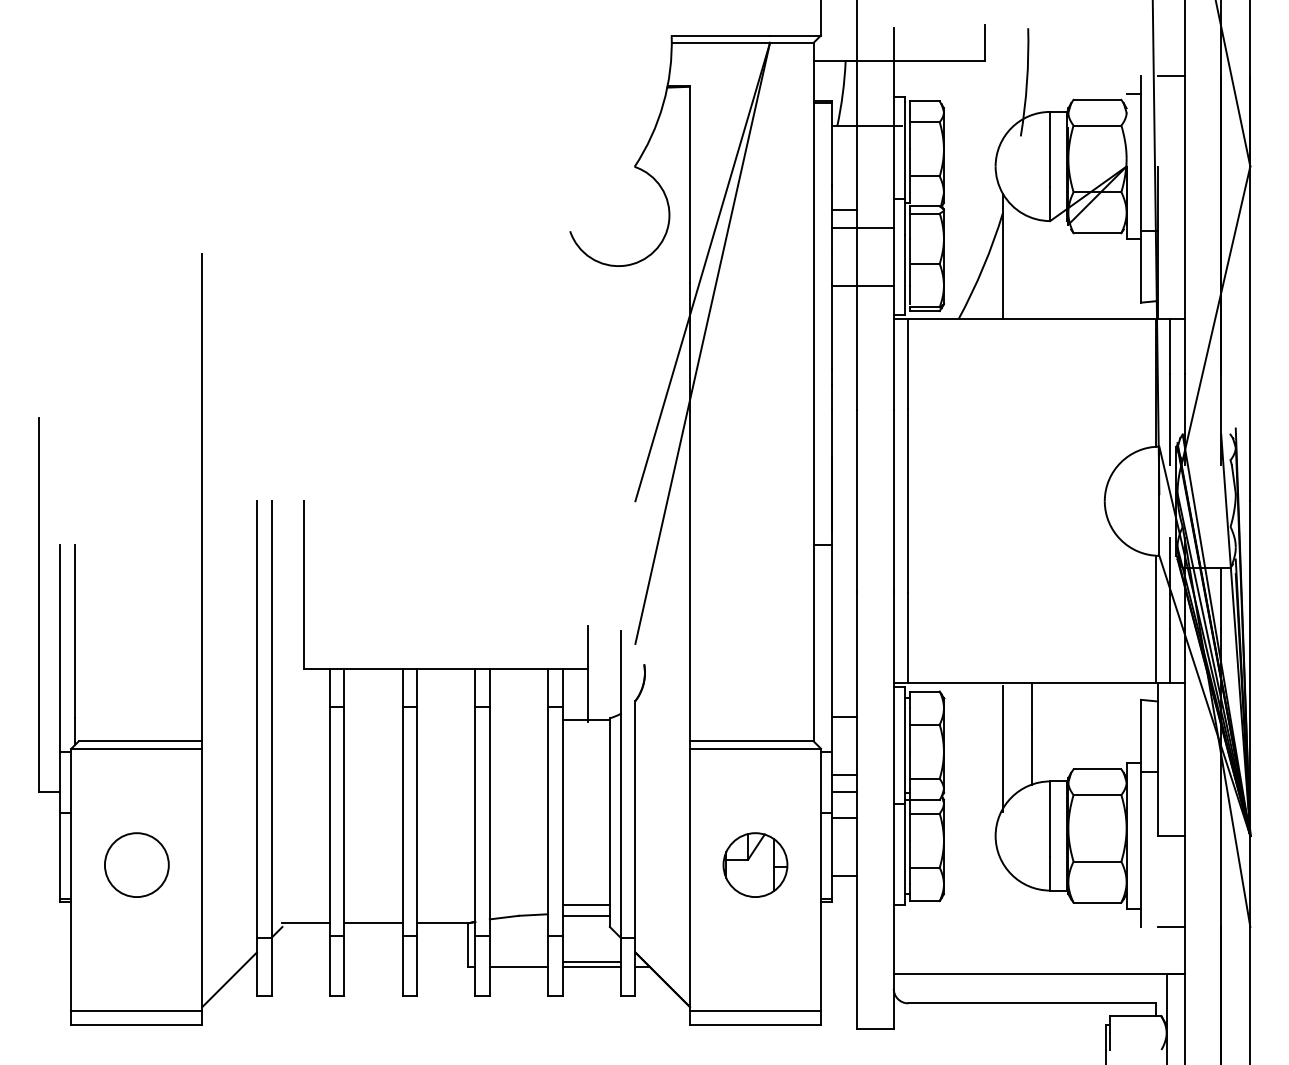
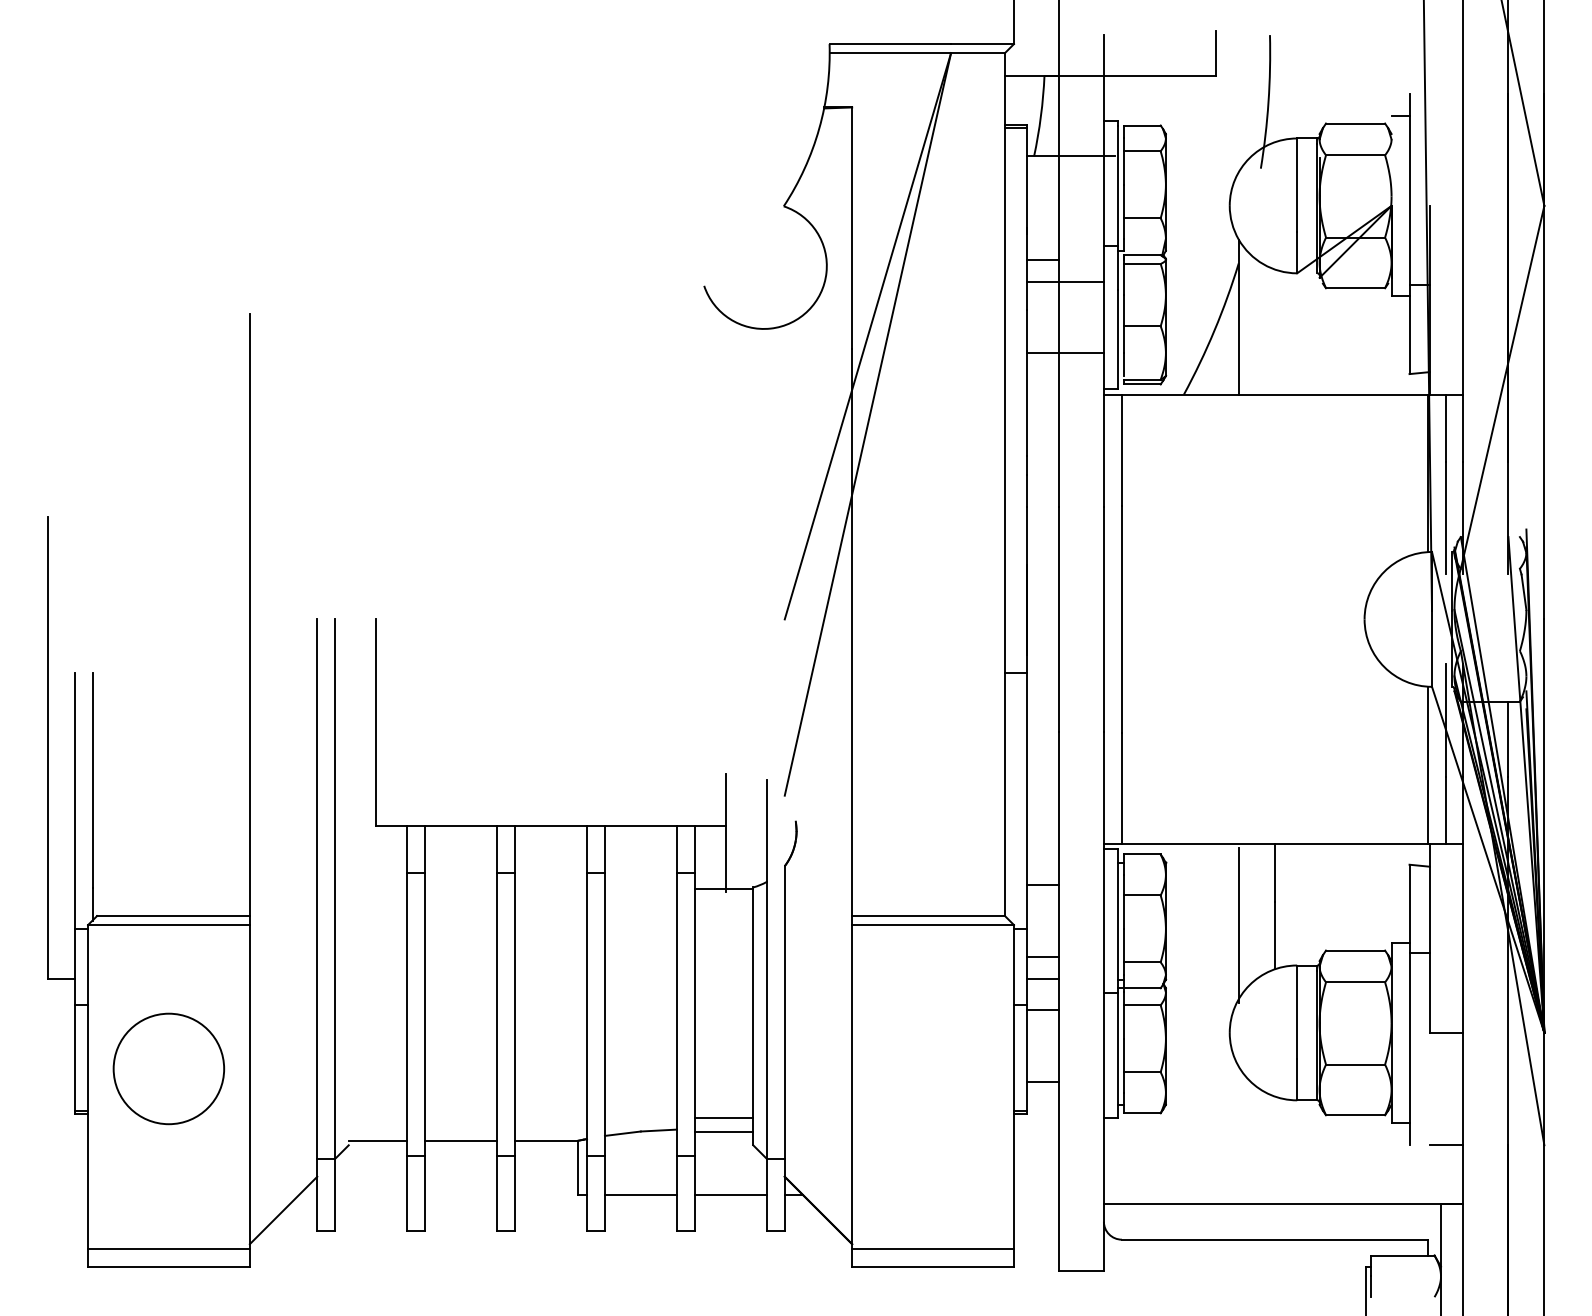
line: (1170, 75) -> (1445, 93), removed
circle: (136, 864) -> (168, 1068), size x1.4
part: (755, 864) -> (933, 1068), removed
line: (591, 962) -> (730, 1189), removed

